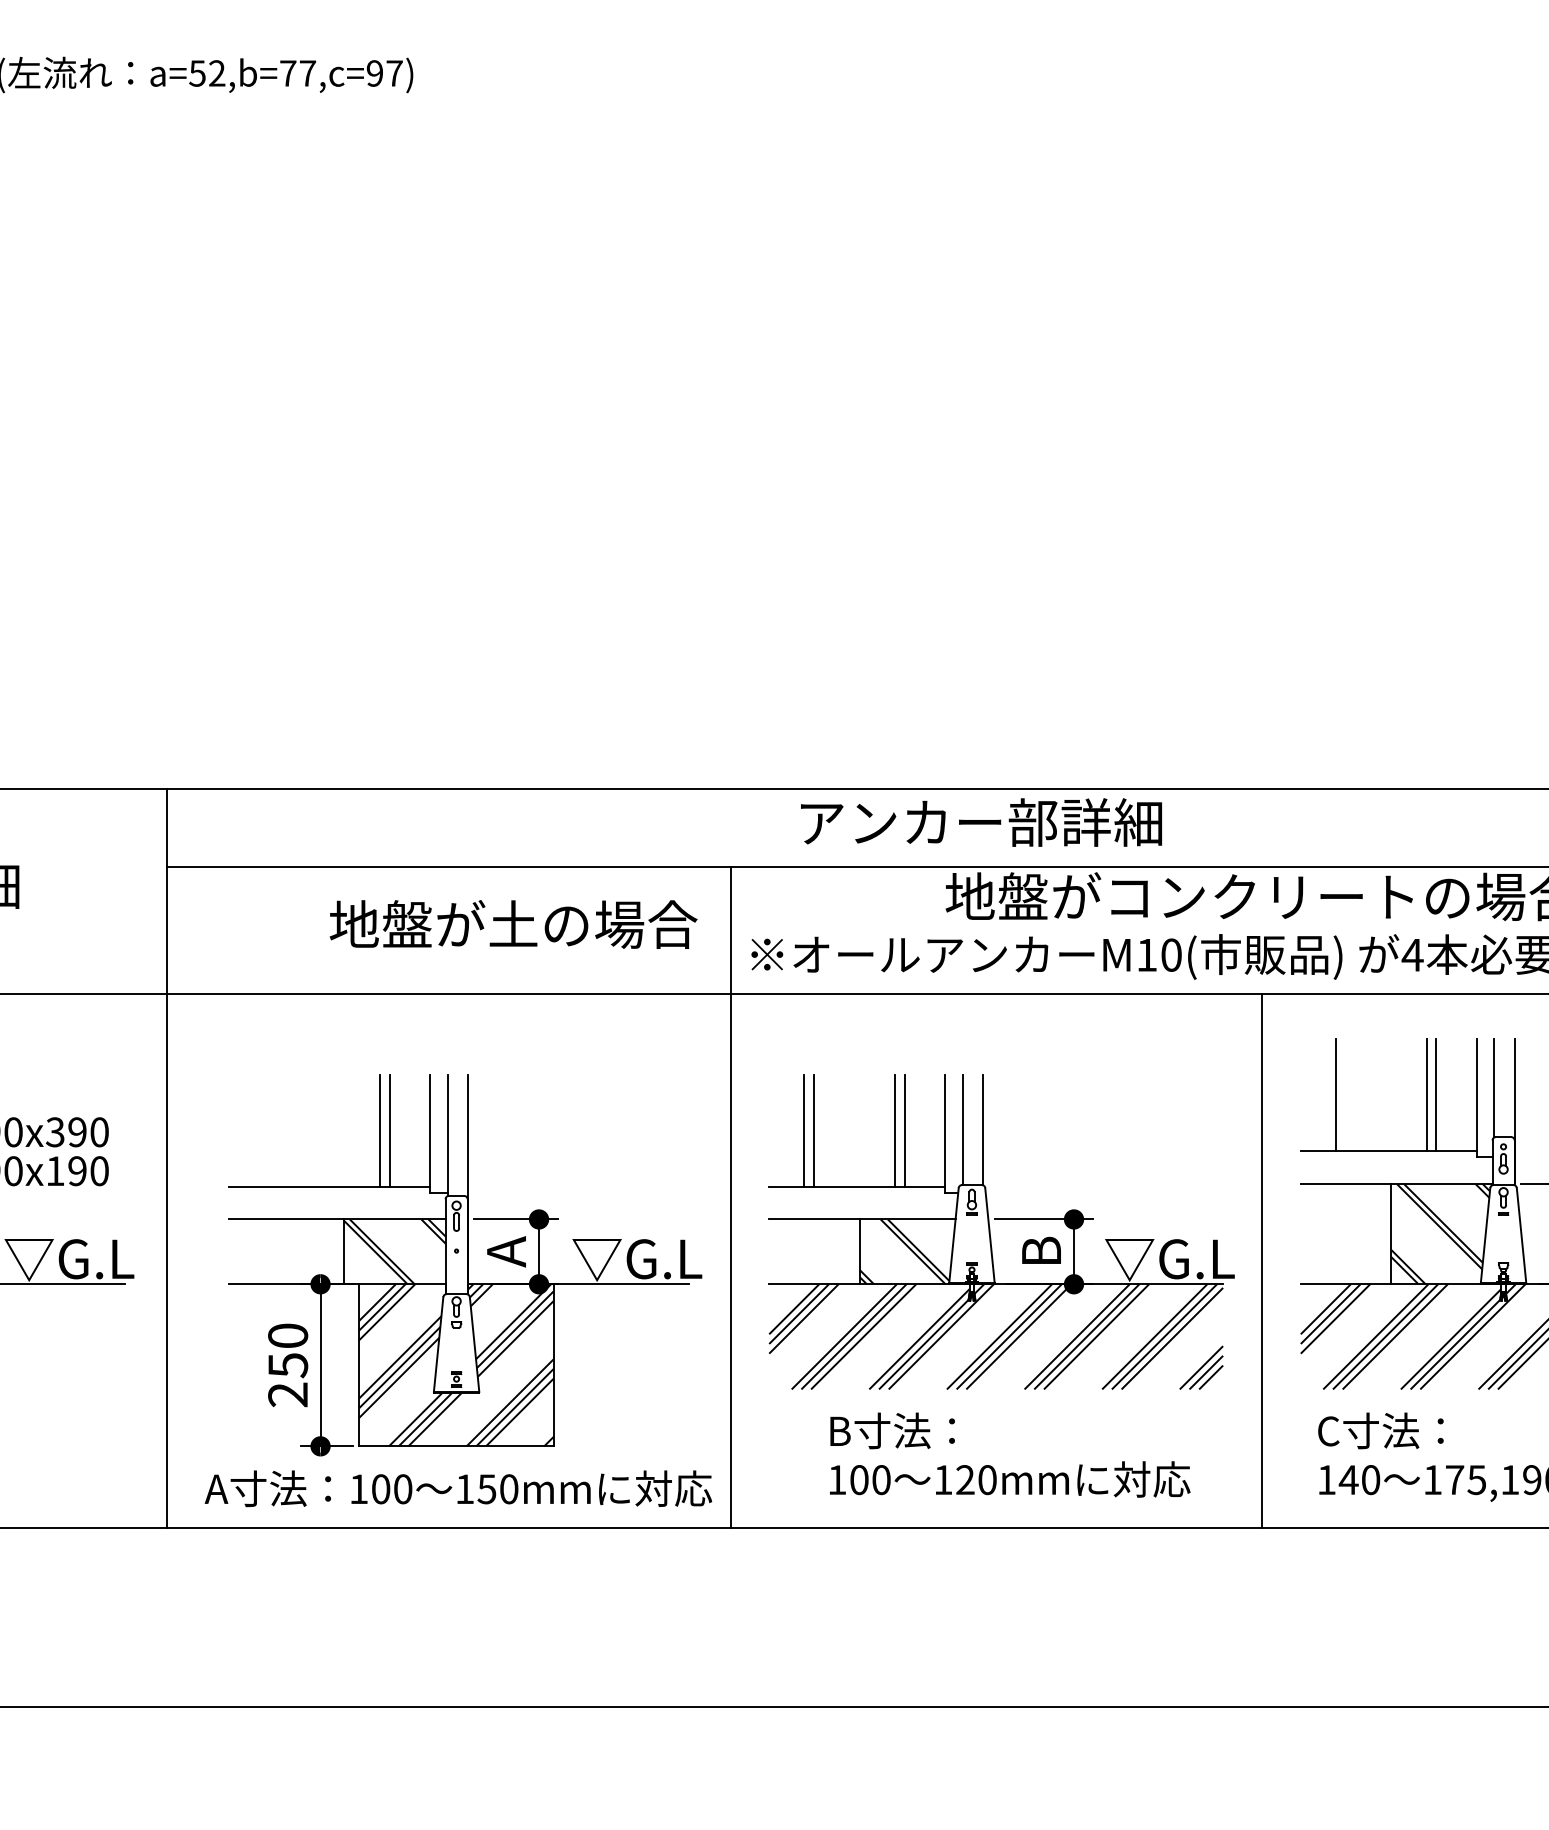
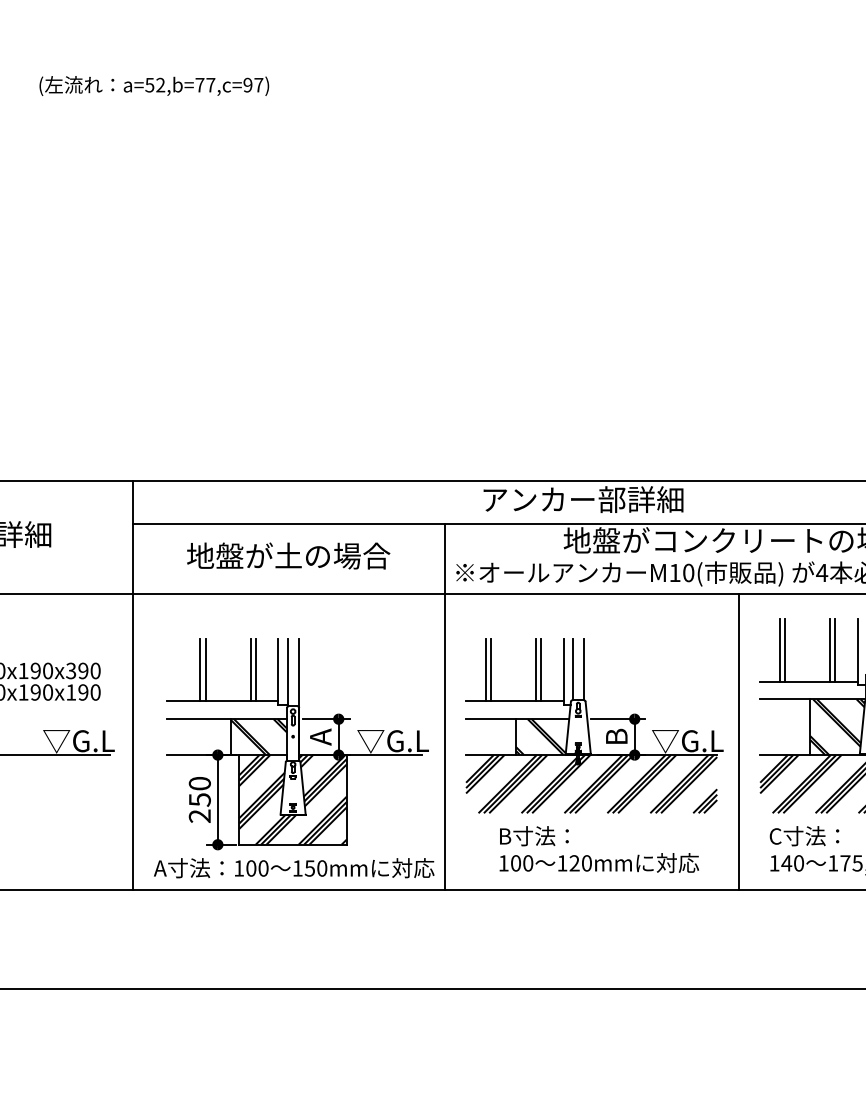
text: (513, 923) -> (288, 555), moved
line: (1346, 1095) -> (785, 650), added
line: (289, 1131) -> (200, 670), added
line: (298, 1131) -> (205, 670), added

